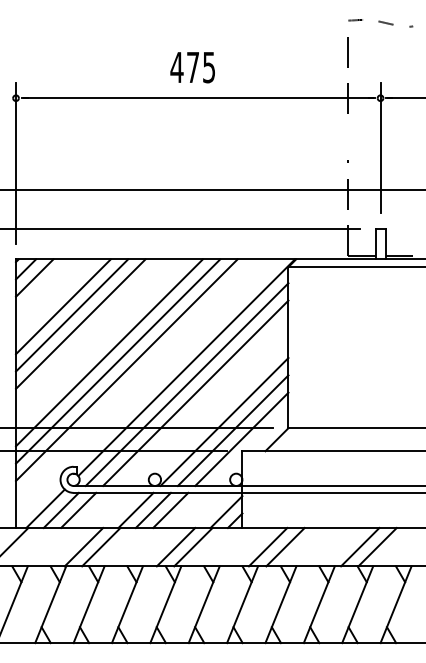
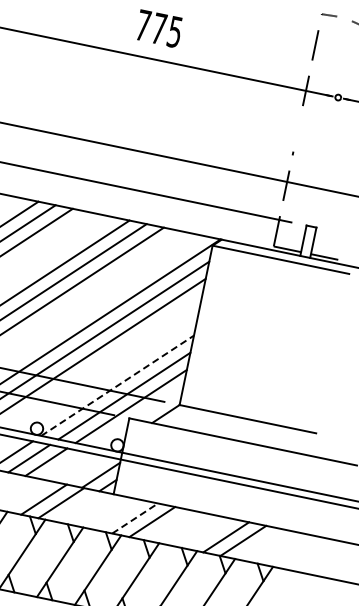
text: (176, 67) -> (142, 25), 475 -> 775
line: (380, 147) -> (328, 146), removed
line: (224, 421) -> (117, 385), solid -> dashed
line: (268, 546) -> (135, 517), solid -> dashed

